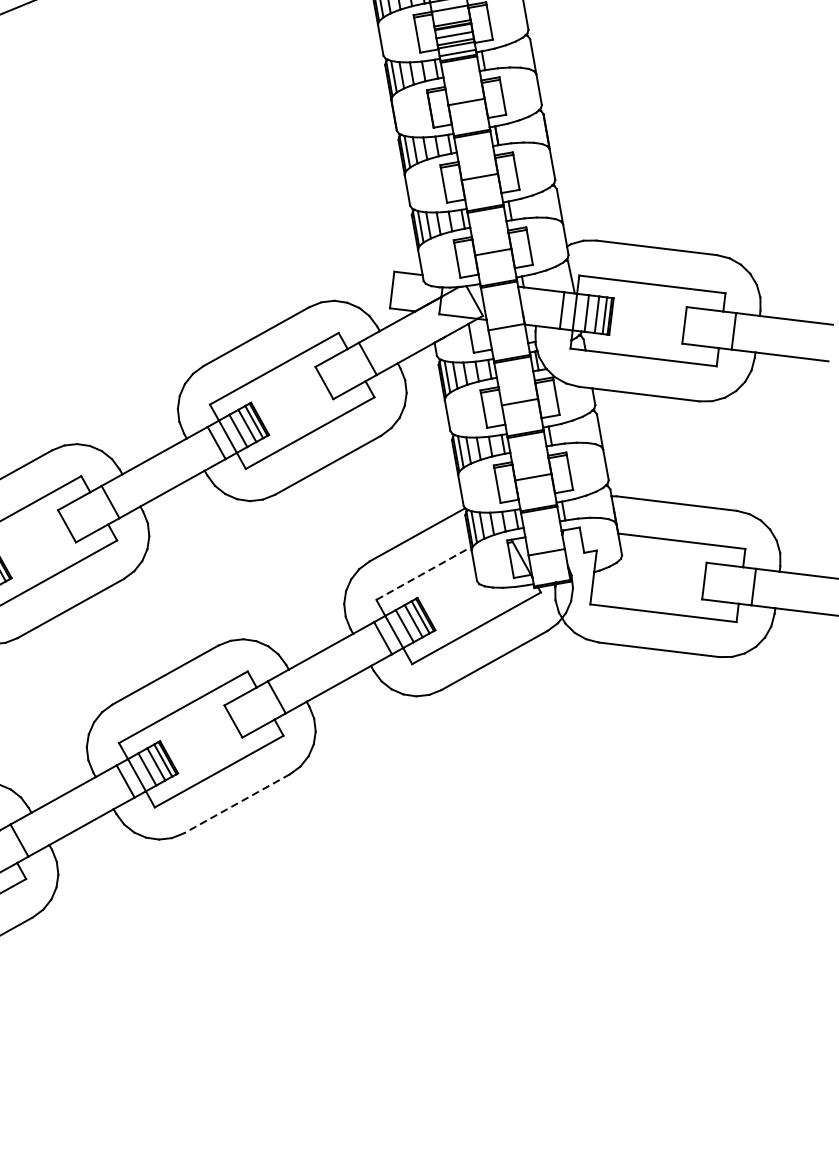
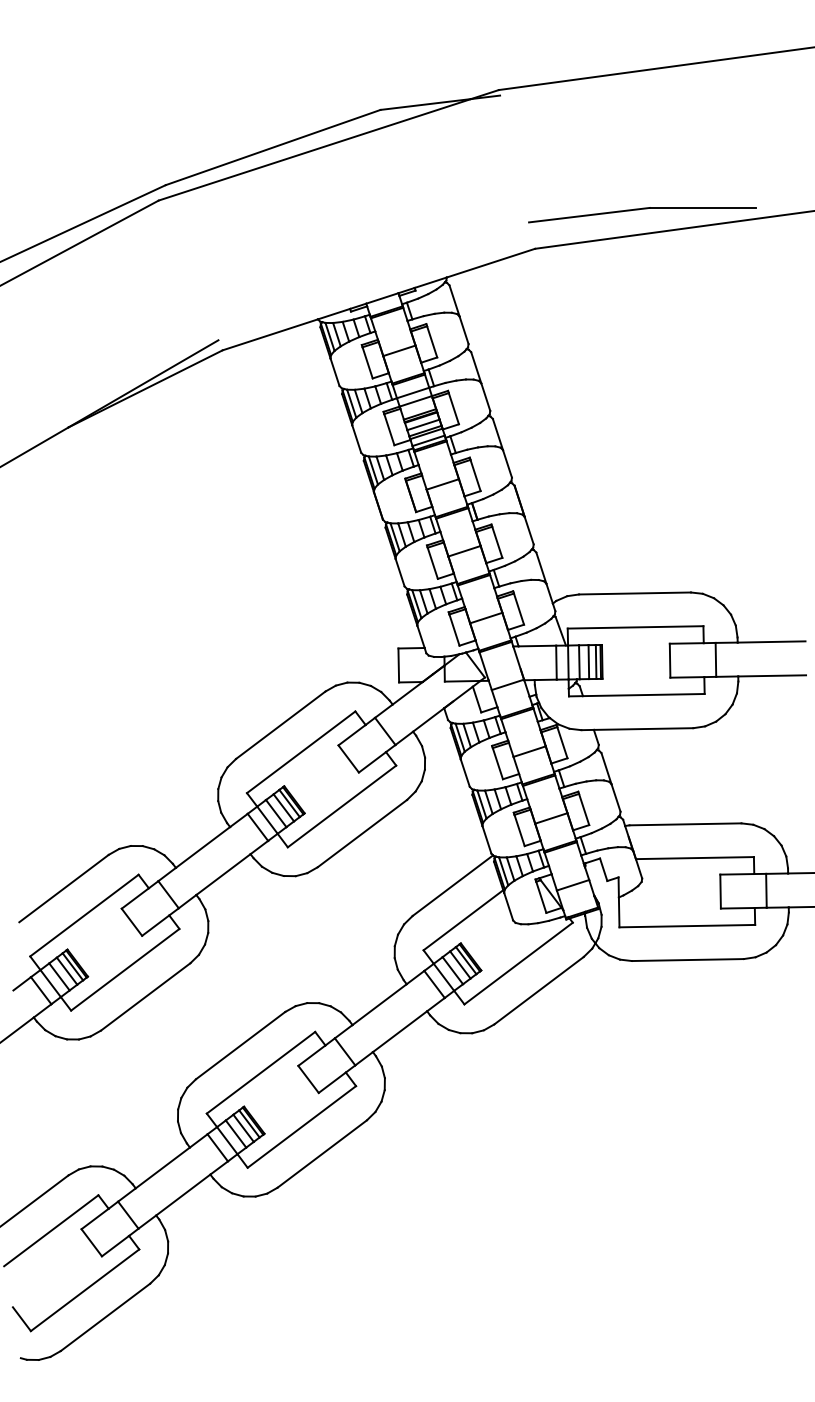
line: (423, 573) -> (463, 920), dashed -> solid
line: (237, 804) -> (322, 1154), dashed -> solid

